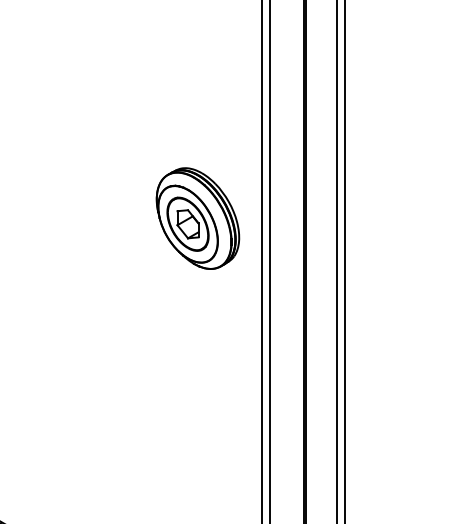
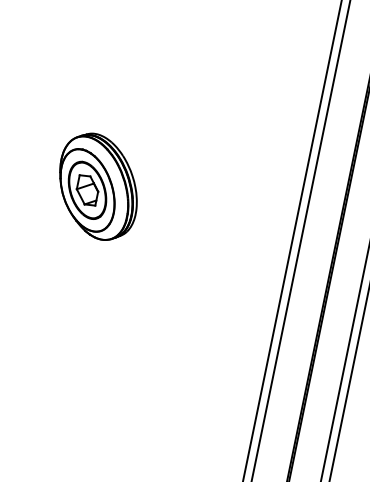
part: (197, 218) -> (98, 186), moved

